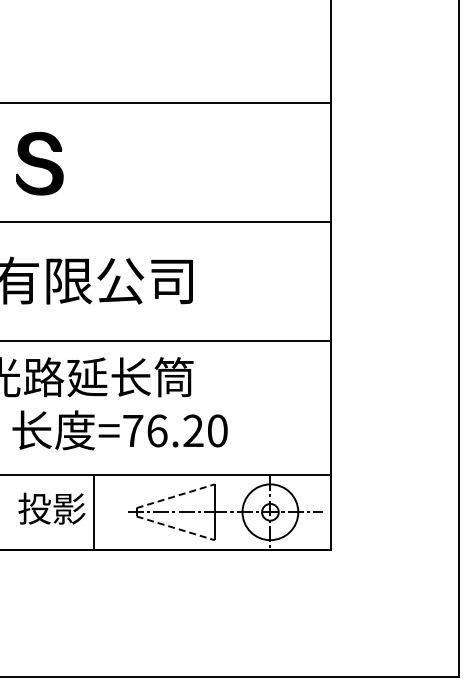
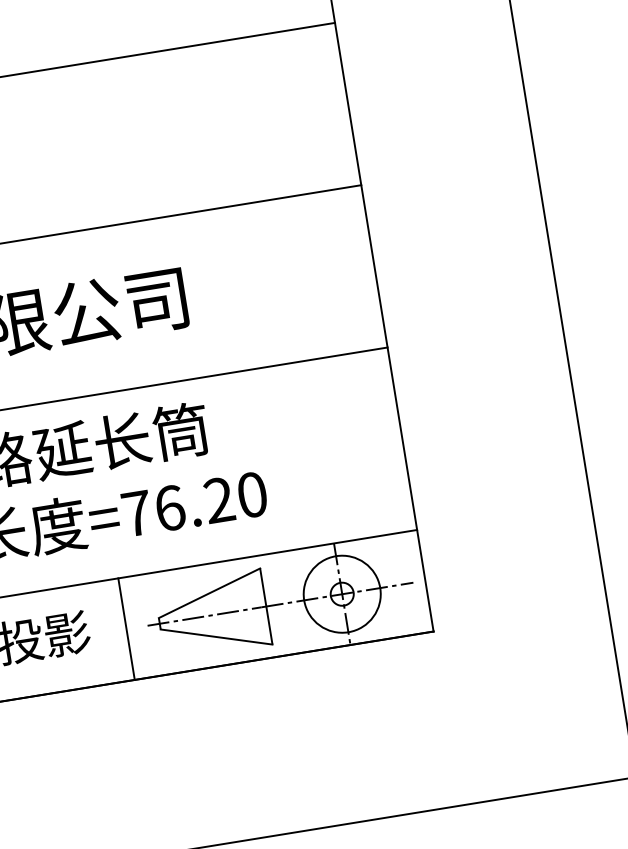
line: (175, 496) -> (209, 593), dashed -> solid
line: (94, 512) -> (126, 629), moved
line: (175, 528) -> (216, 637), dashed -> solid

